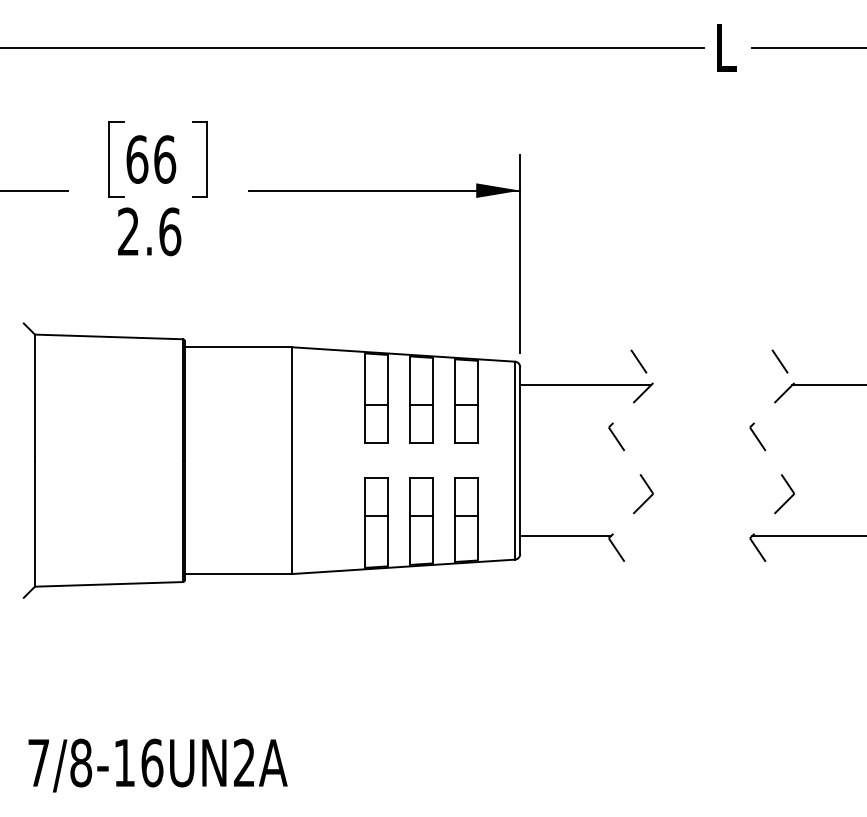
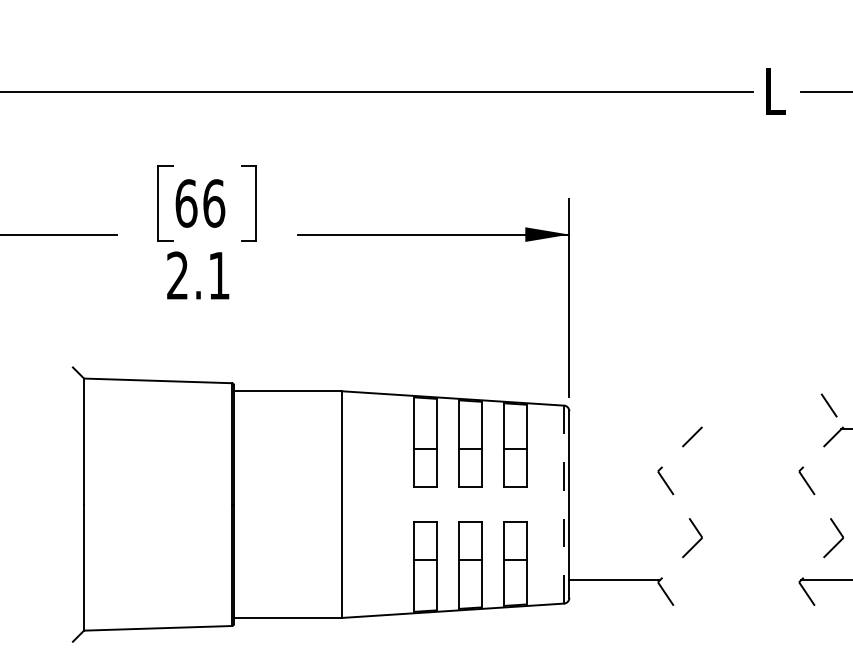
text: (170, 231) -> (219, 275), 2.6 -> 2.1
line: (638, 361) -> (687, 405), removed
line: (585, 385) -> (634, 429), removed
line: (514, 460) -> (563, 504), solid -> dashed

